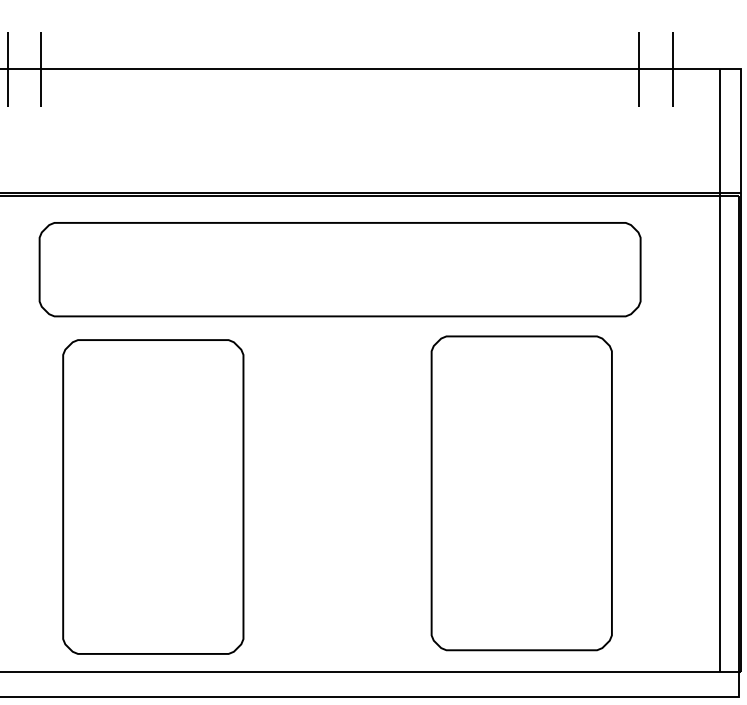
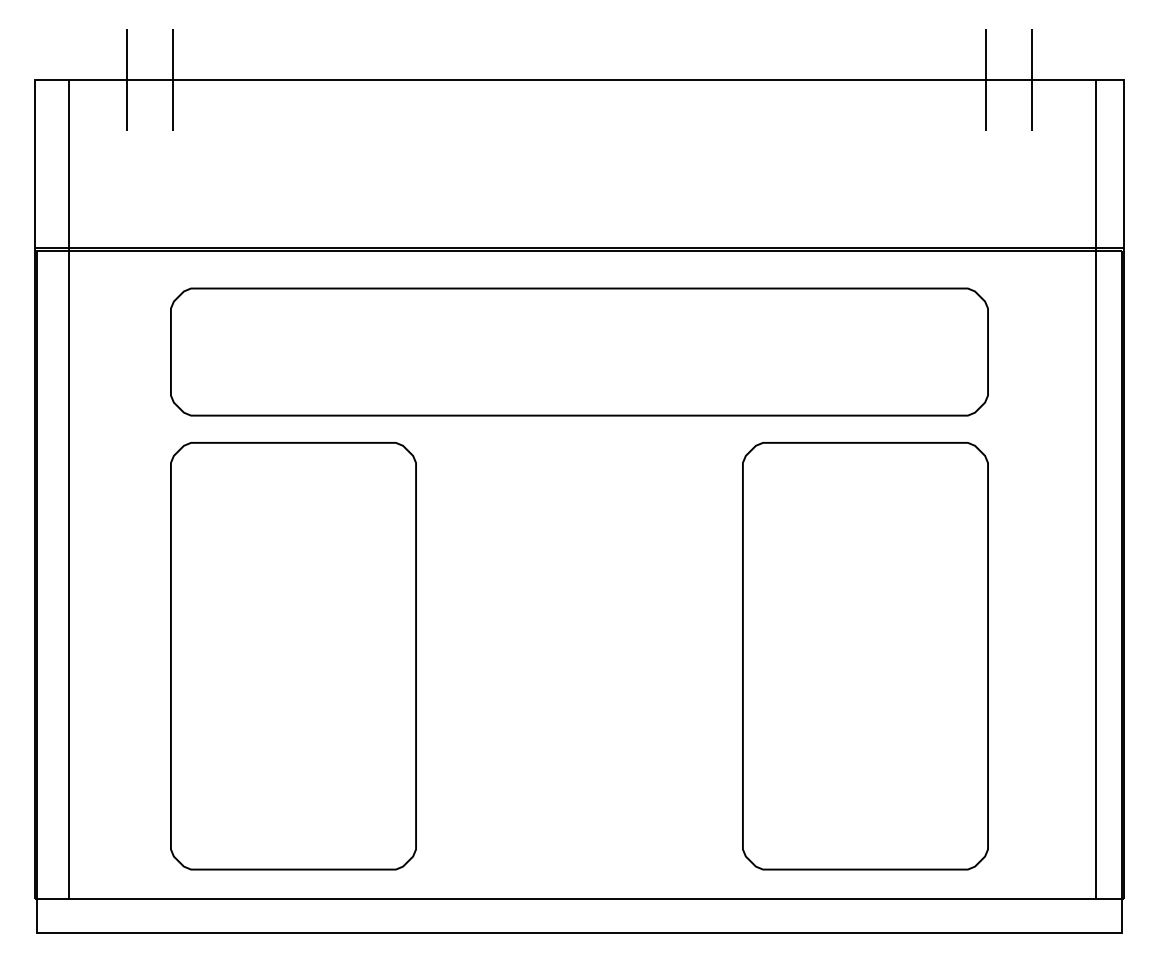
part: (521, 493) -> (865, 656), moved
part: (153, 497) -> (293, 656), moved

